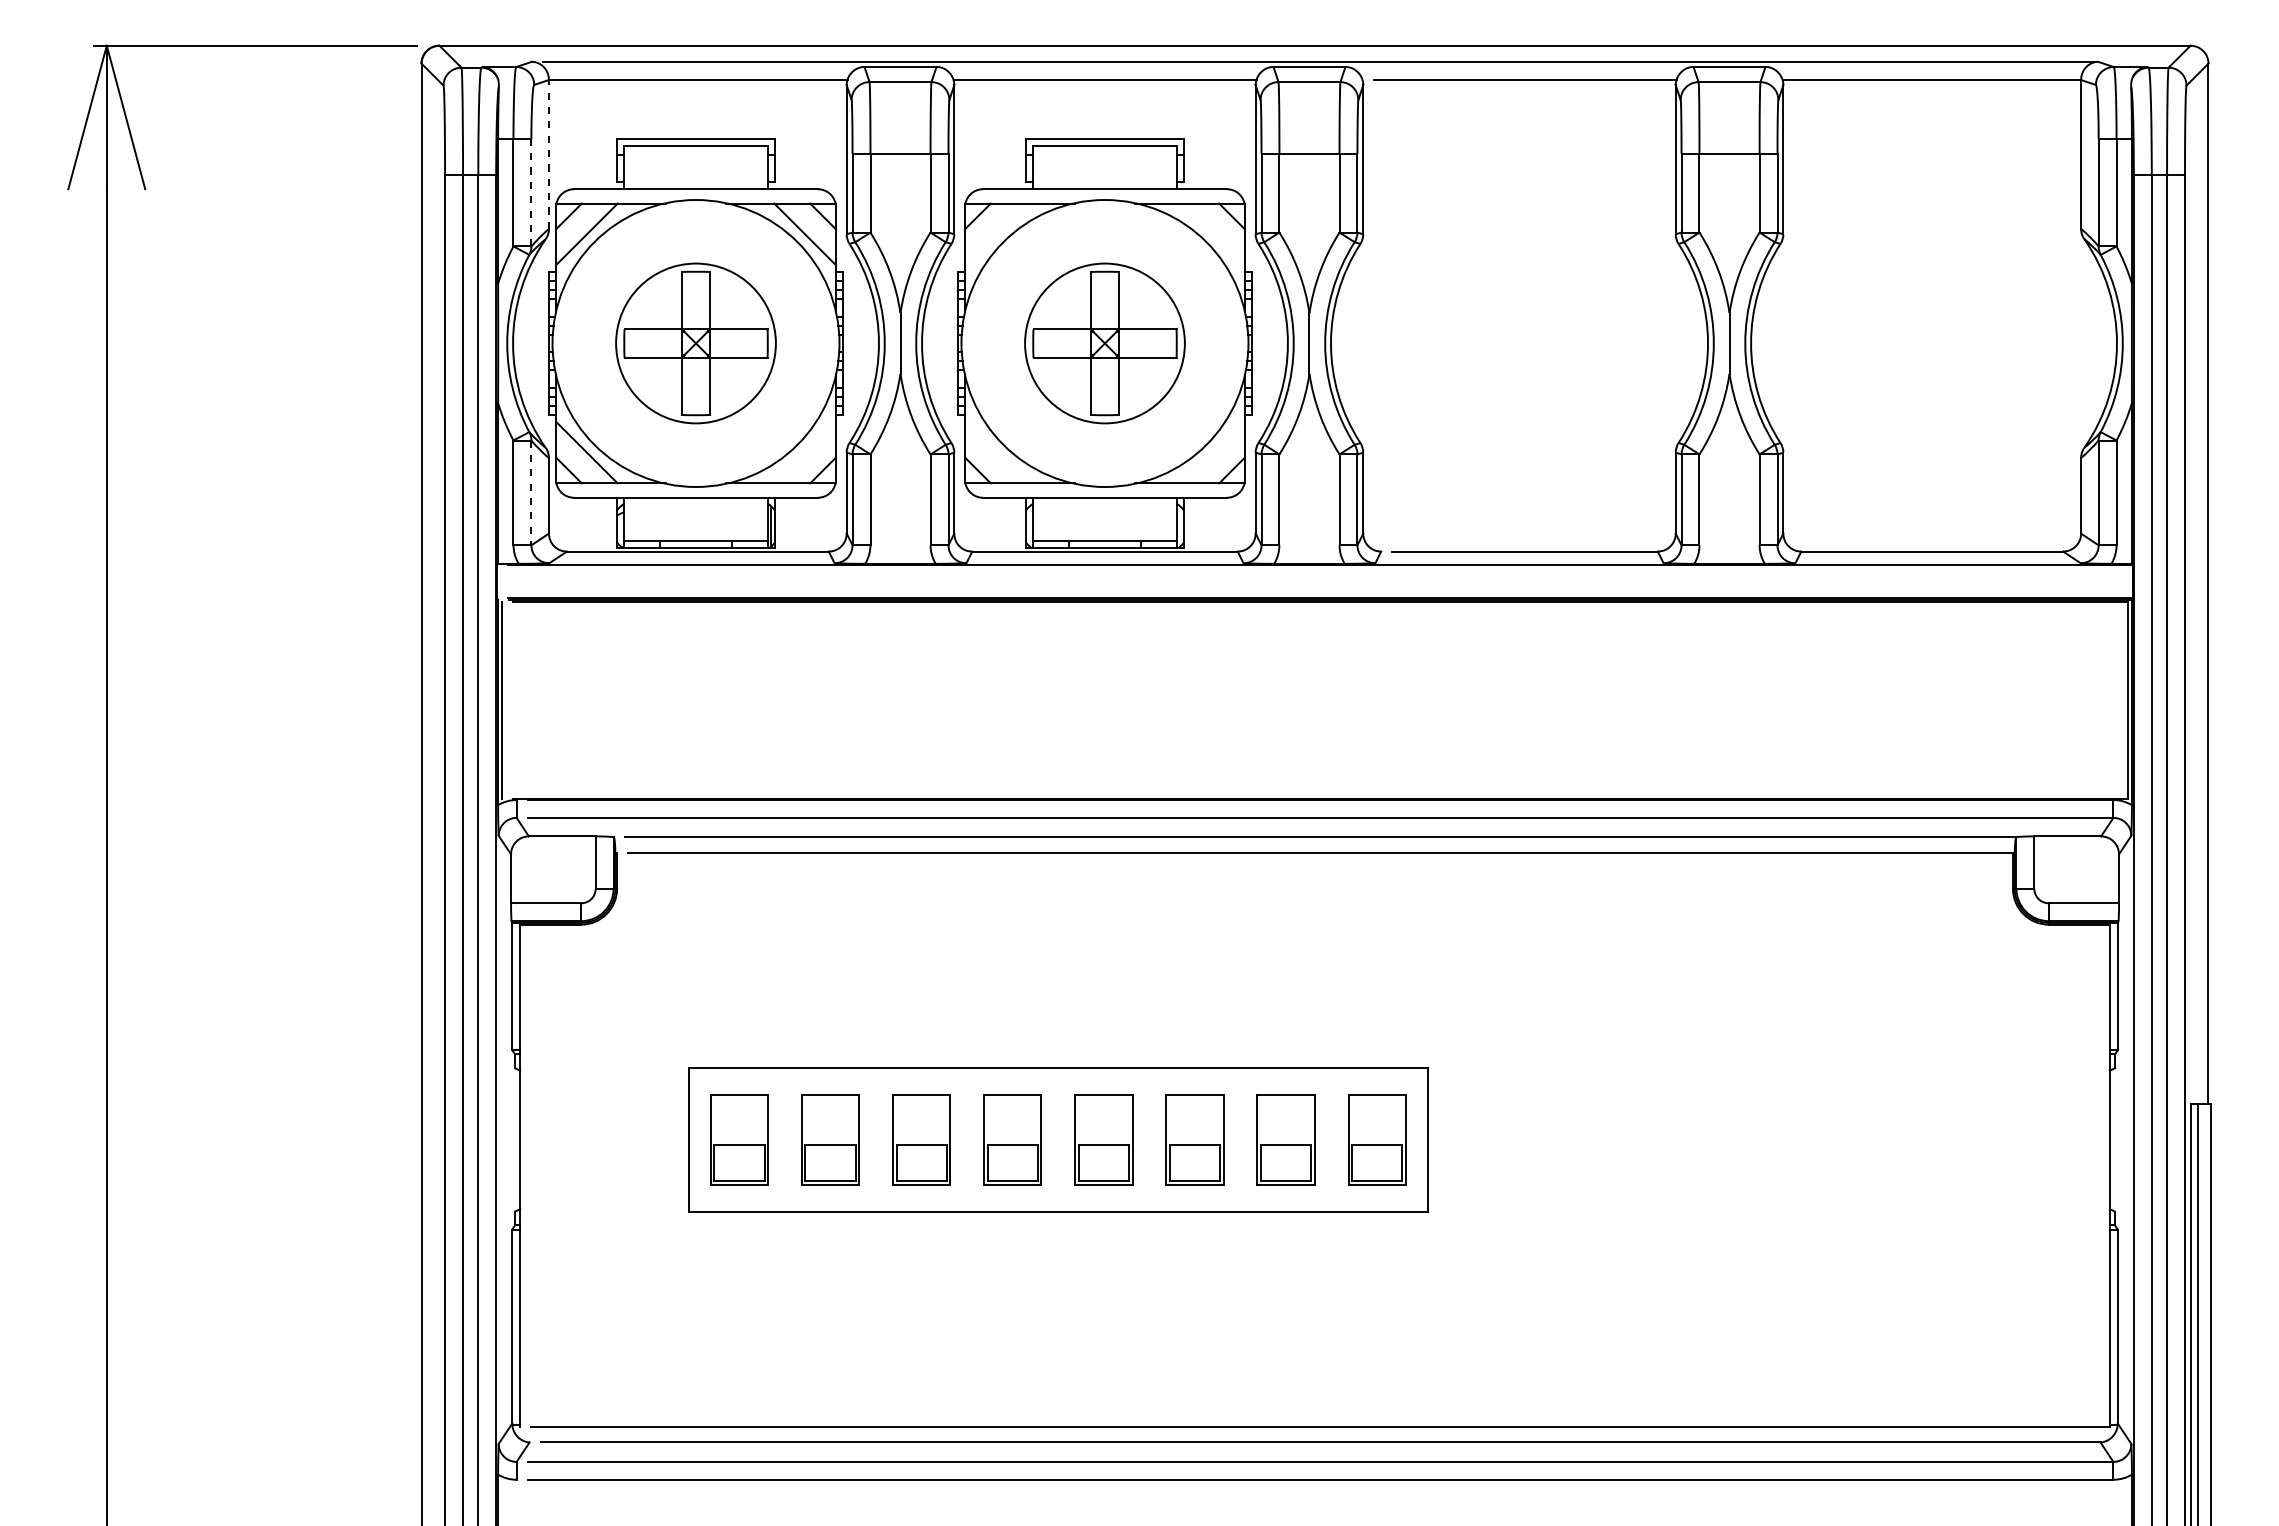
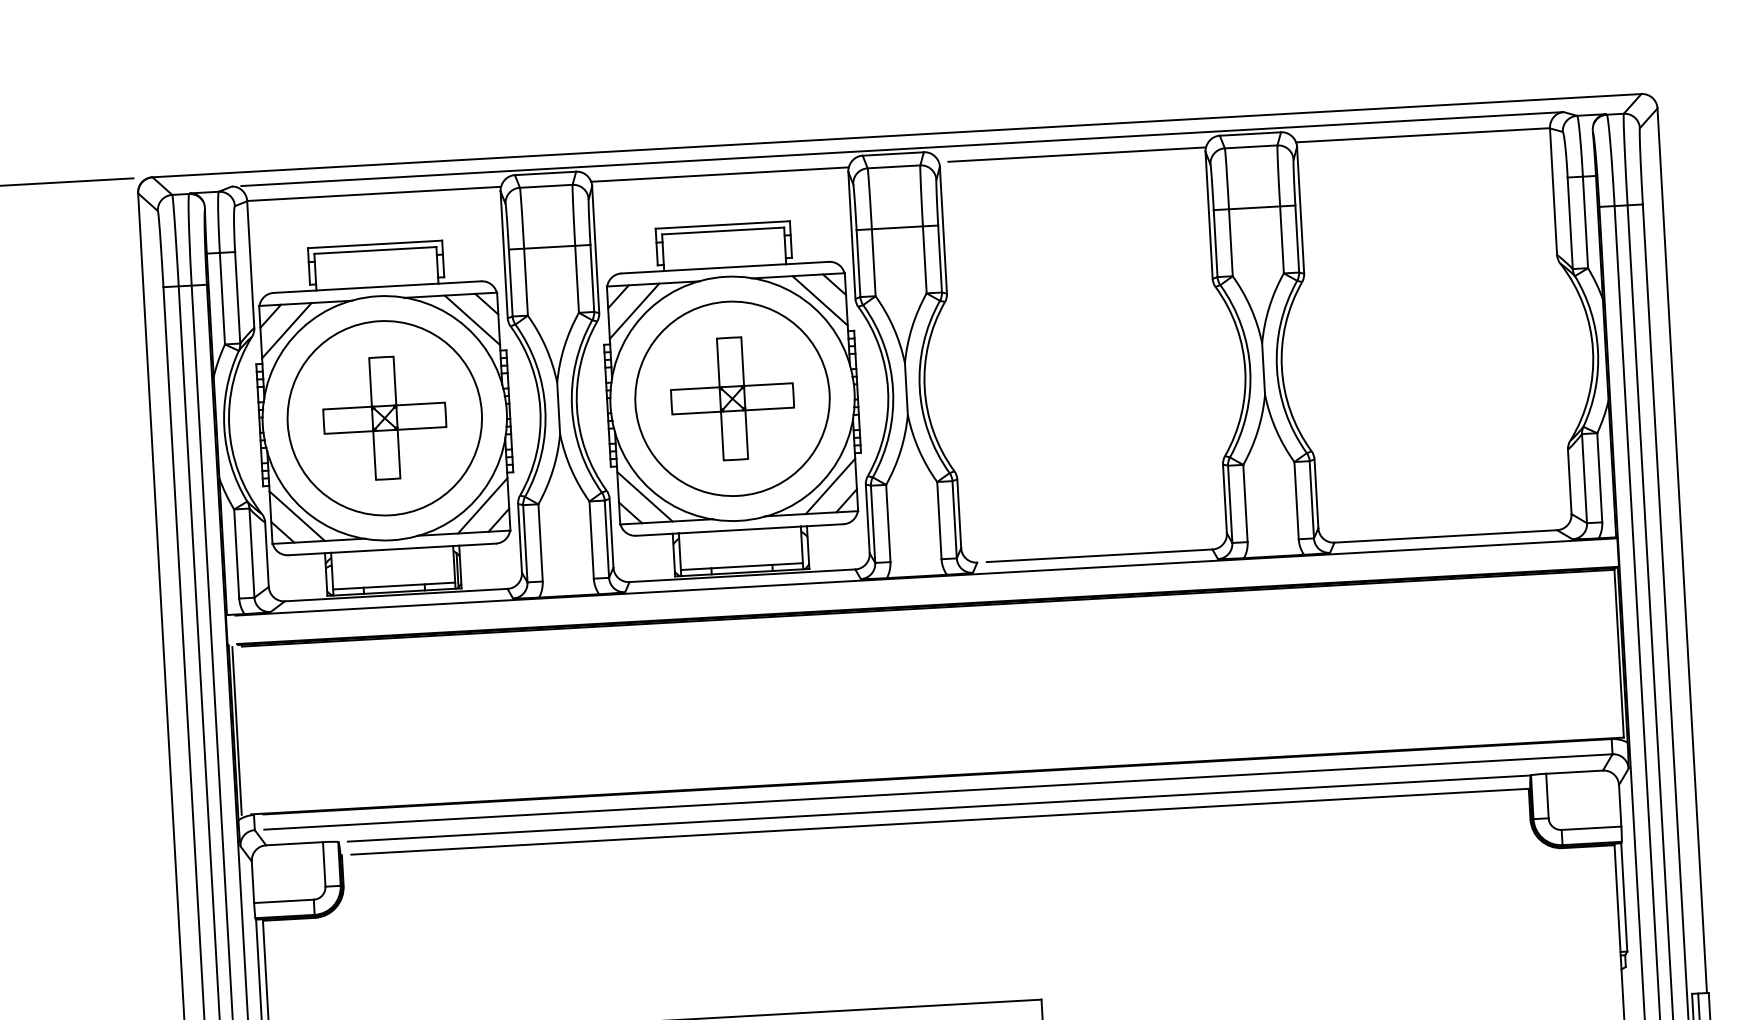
line: (548, 153) -> (250, 263), dashed -> solid
line: (531, 192) -> (237, 297), dashed -> solid
line: (995, 234) -> (634, 311), added
line: (1213, 234) -> (819, 301), added
circle: (695, 343) -> (384, 418), size x1.43
circle: (1104, 343) -> (732, 398), size x1.43
line: (804, 452) -> (482, 505), added
line: (995, 452) -> (644, 496), added
line: (1213, 452) -> (829, 486), added
line: (531, 493) -> (252, 553), dashed -> solid

